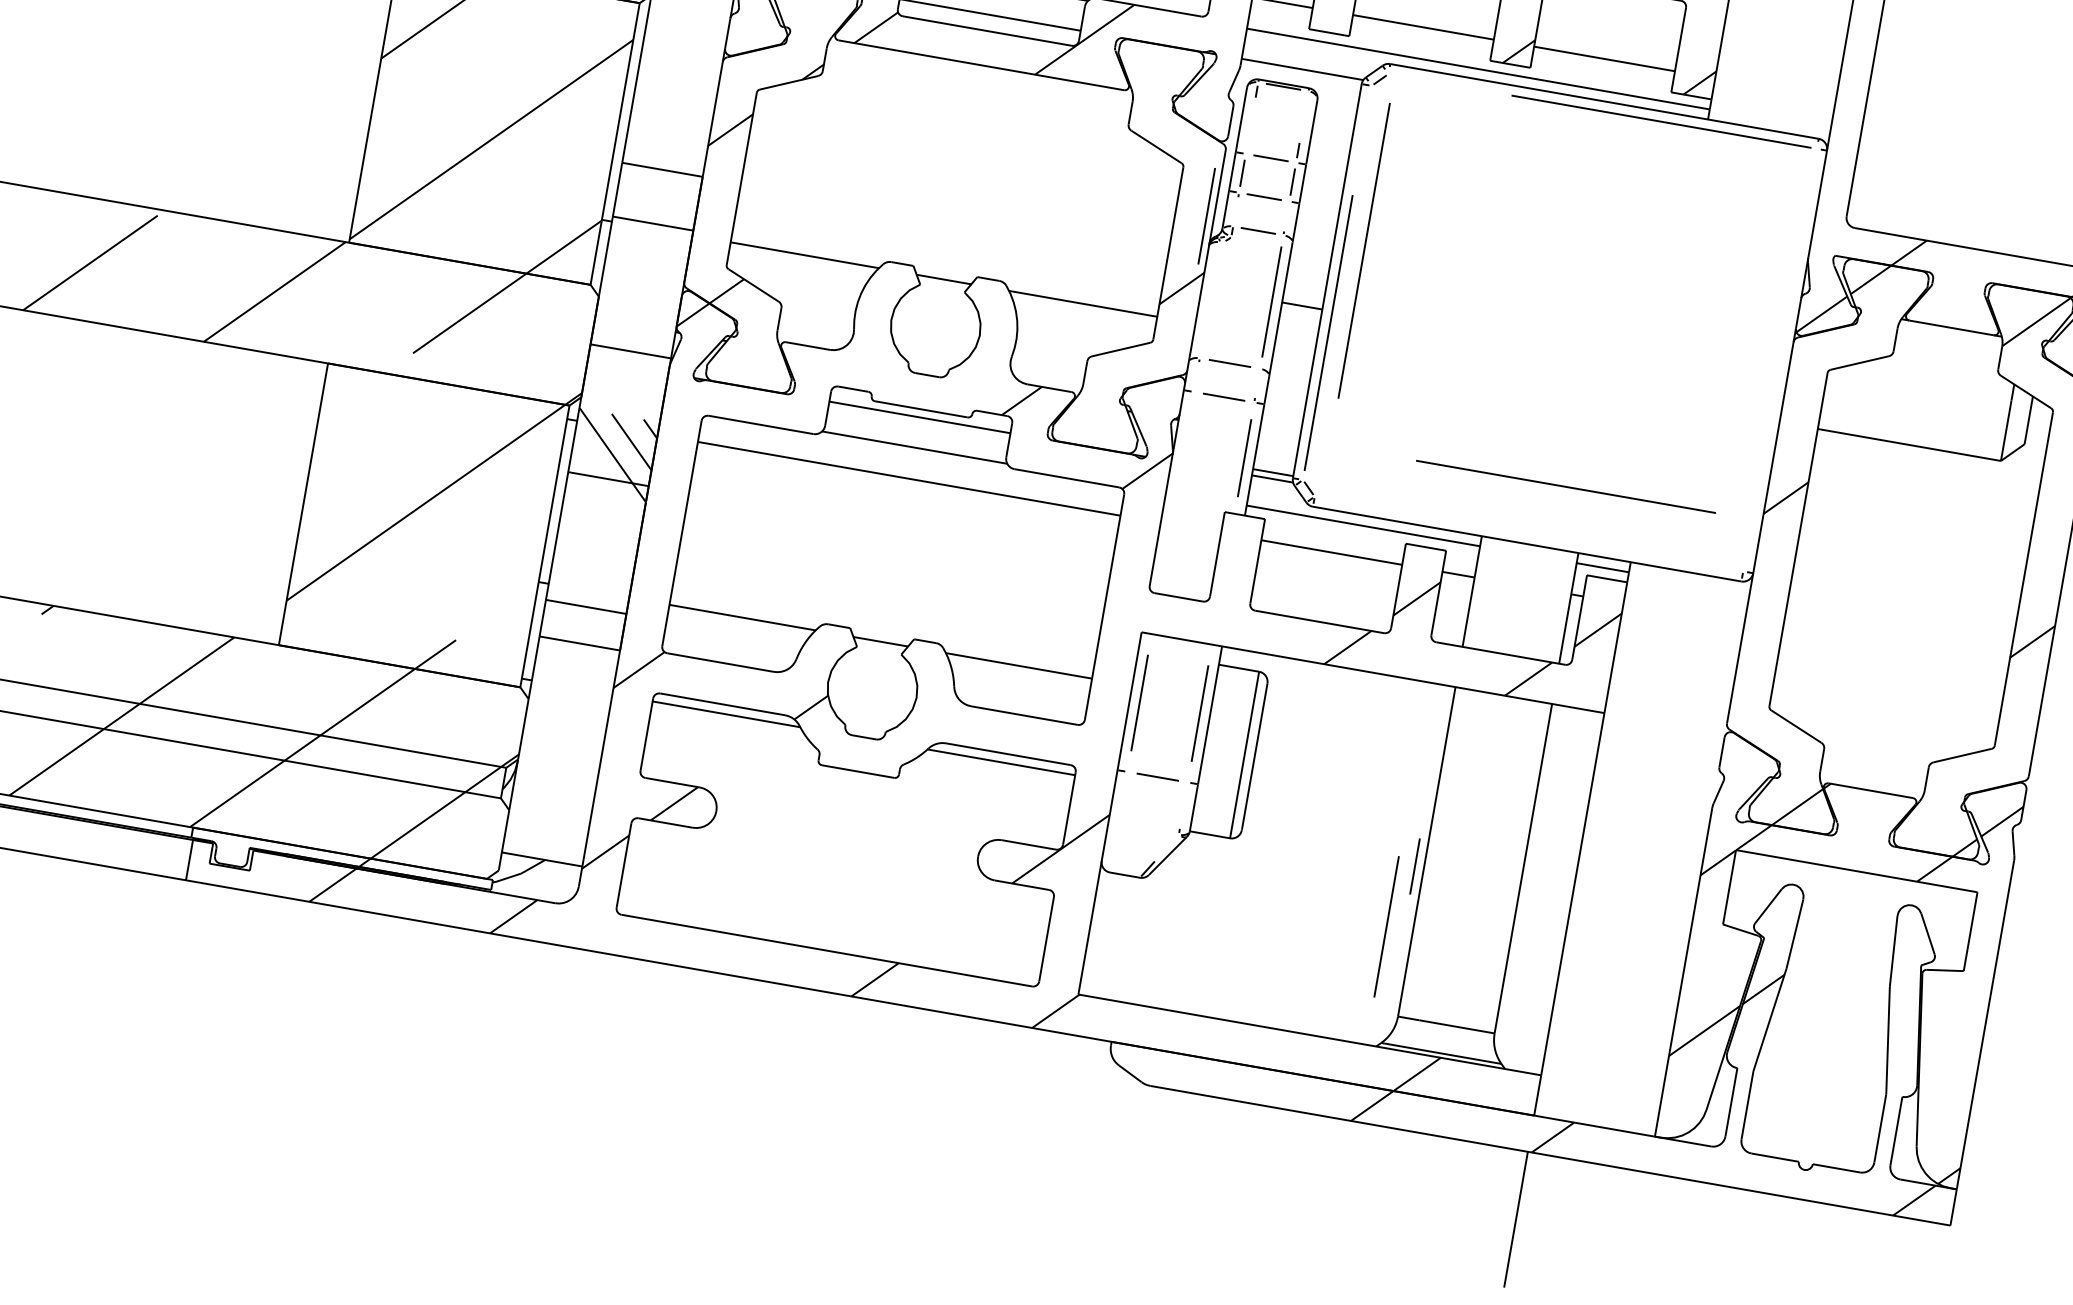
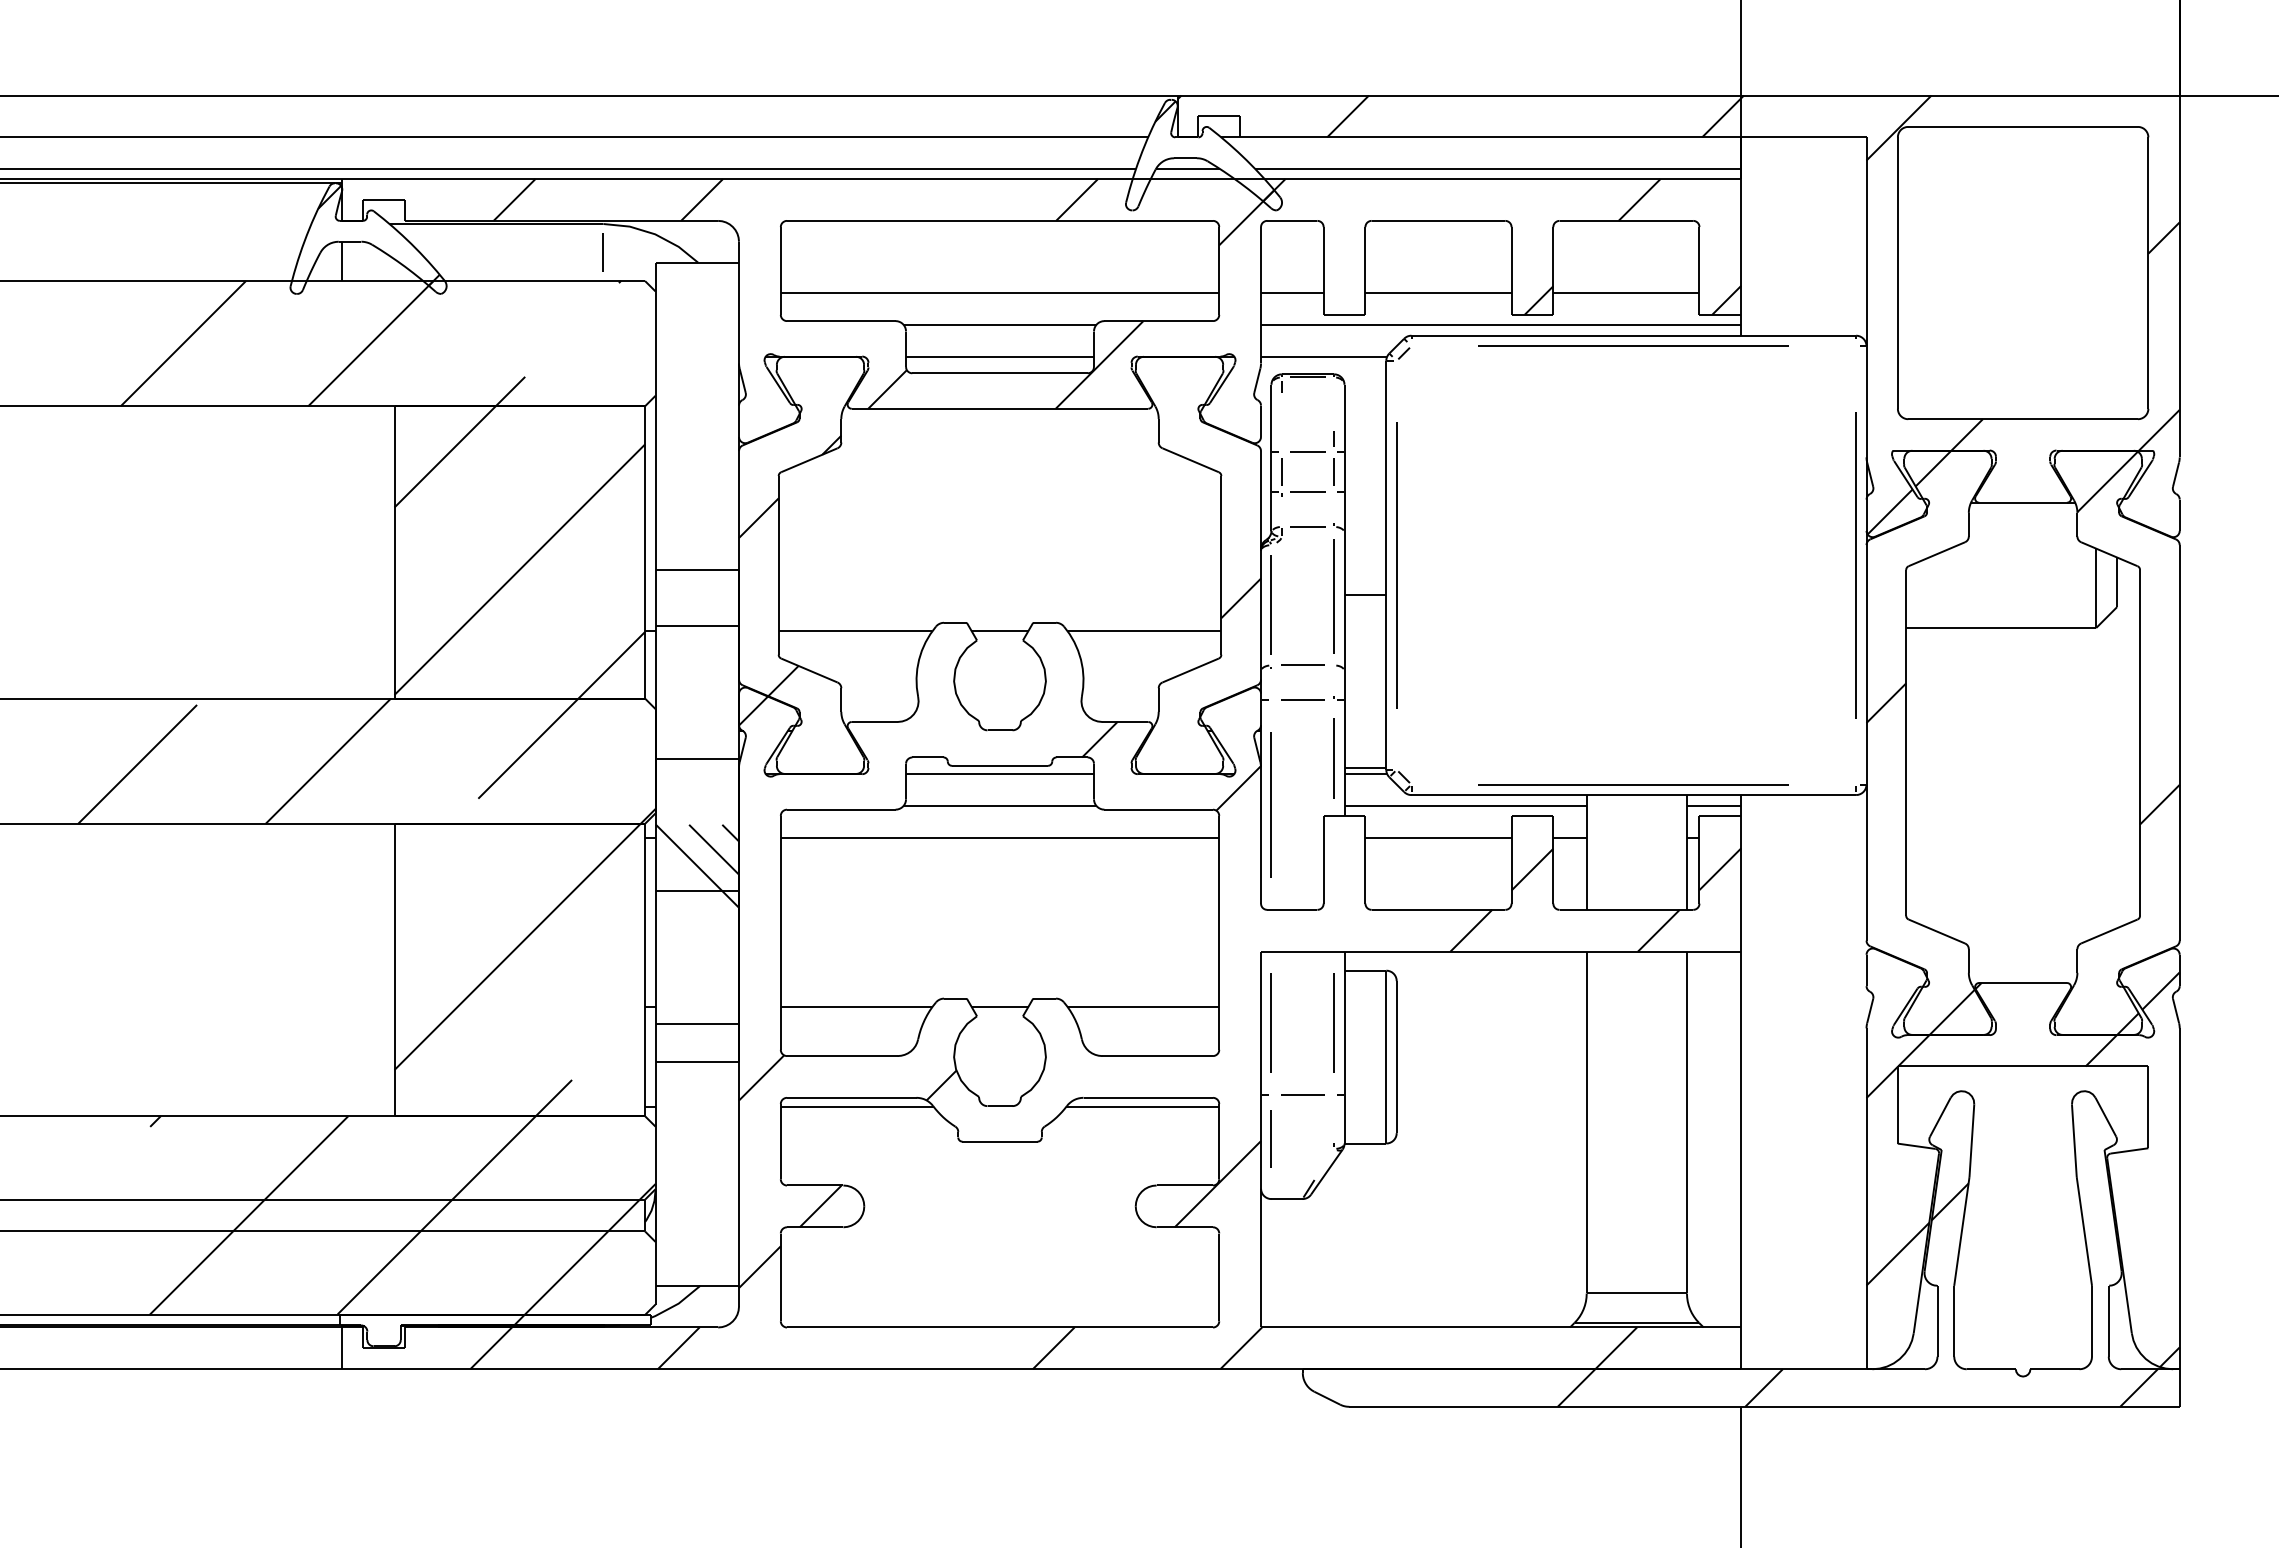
line: (1661, 121) -> (1633, 345), moved
line: (1205, 215) -> (1270, 604), moved
line: (1363, 250) -> (1855, 565), moved
line: (1328, 333) -> (1396, 565), moved
line: (1565, 486) -> (1633, 784), moved
line: (1414, 865) -> (1270, 1138), moved
line: (1385, 926) -> (1270, 804), moved

